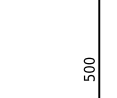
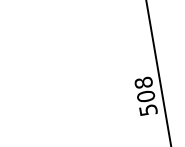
text: (89, 60) -> (143, 81), 500 -> 508

